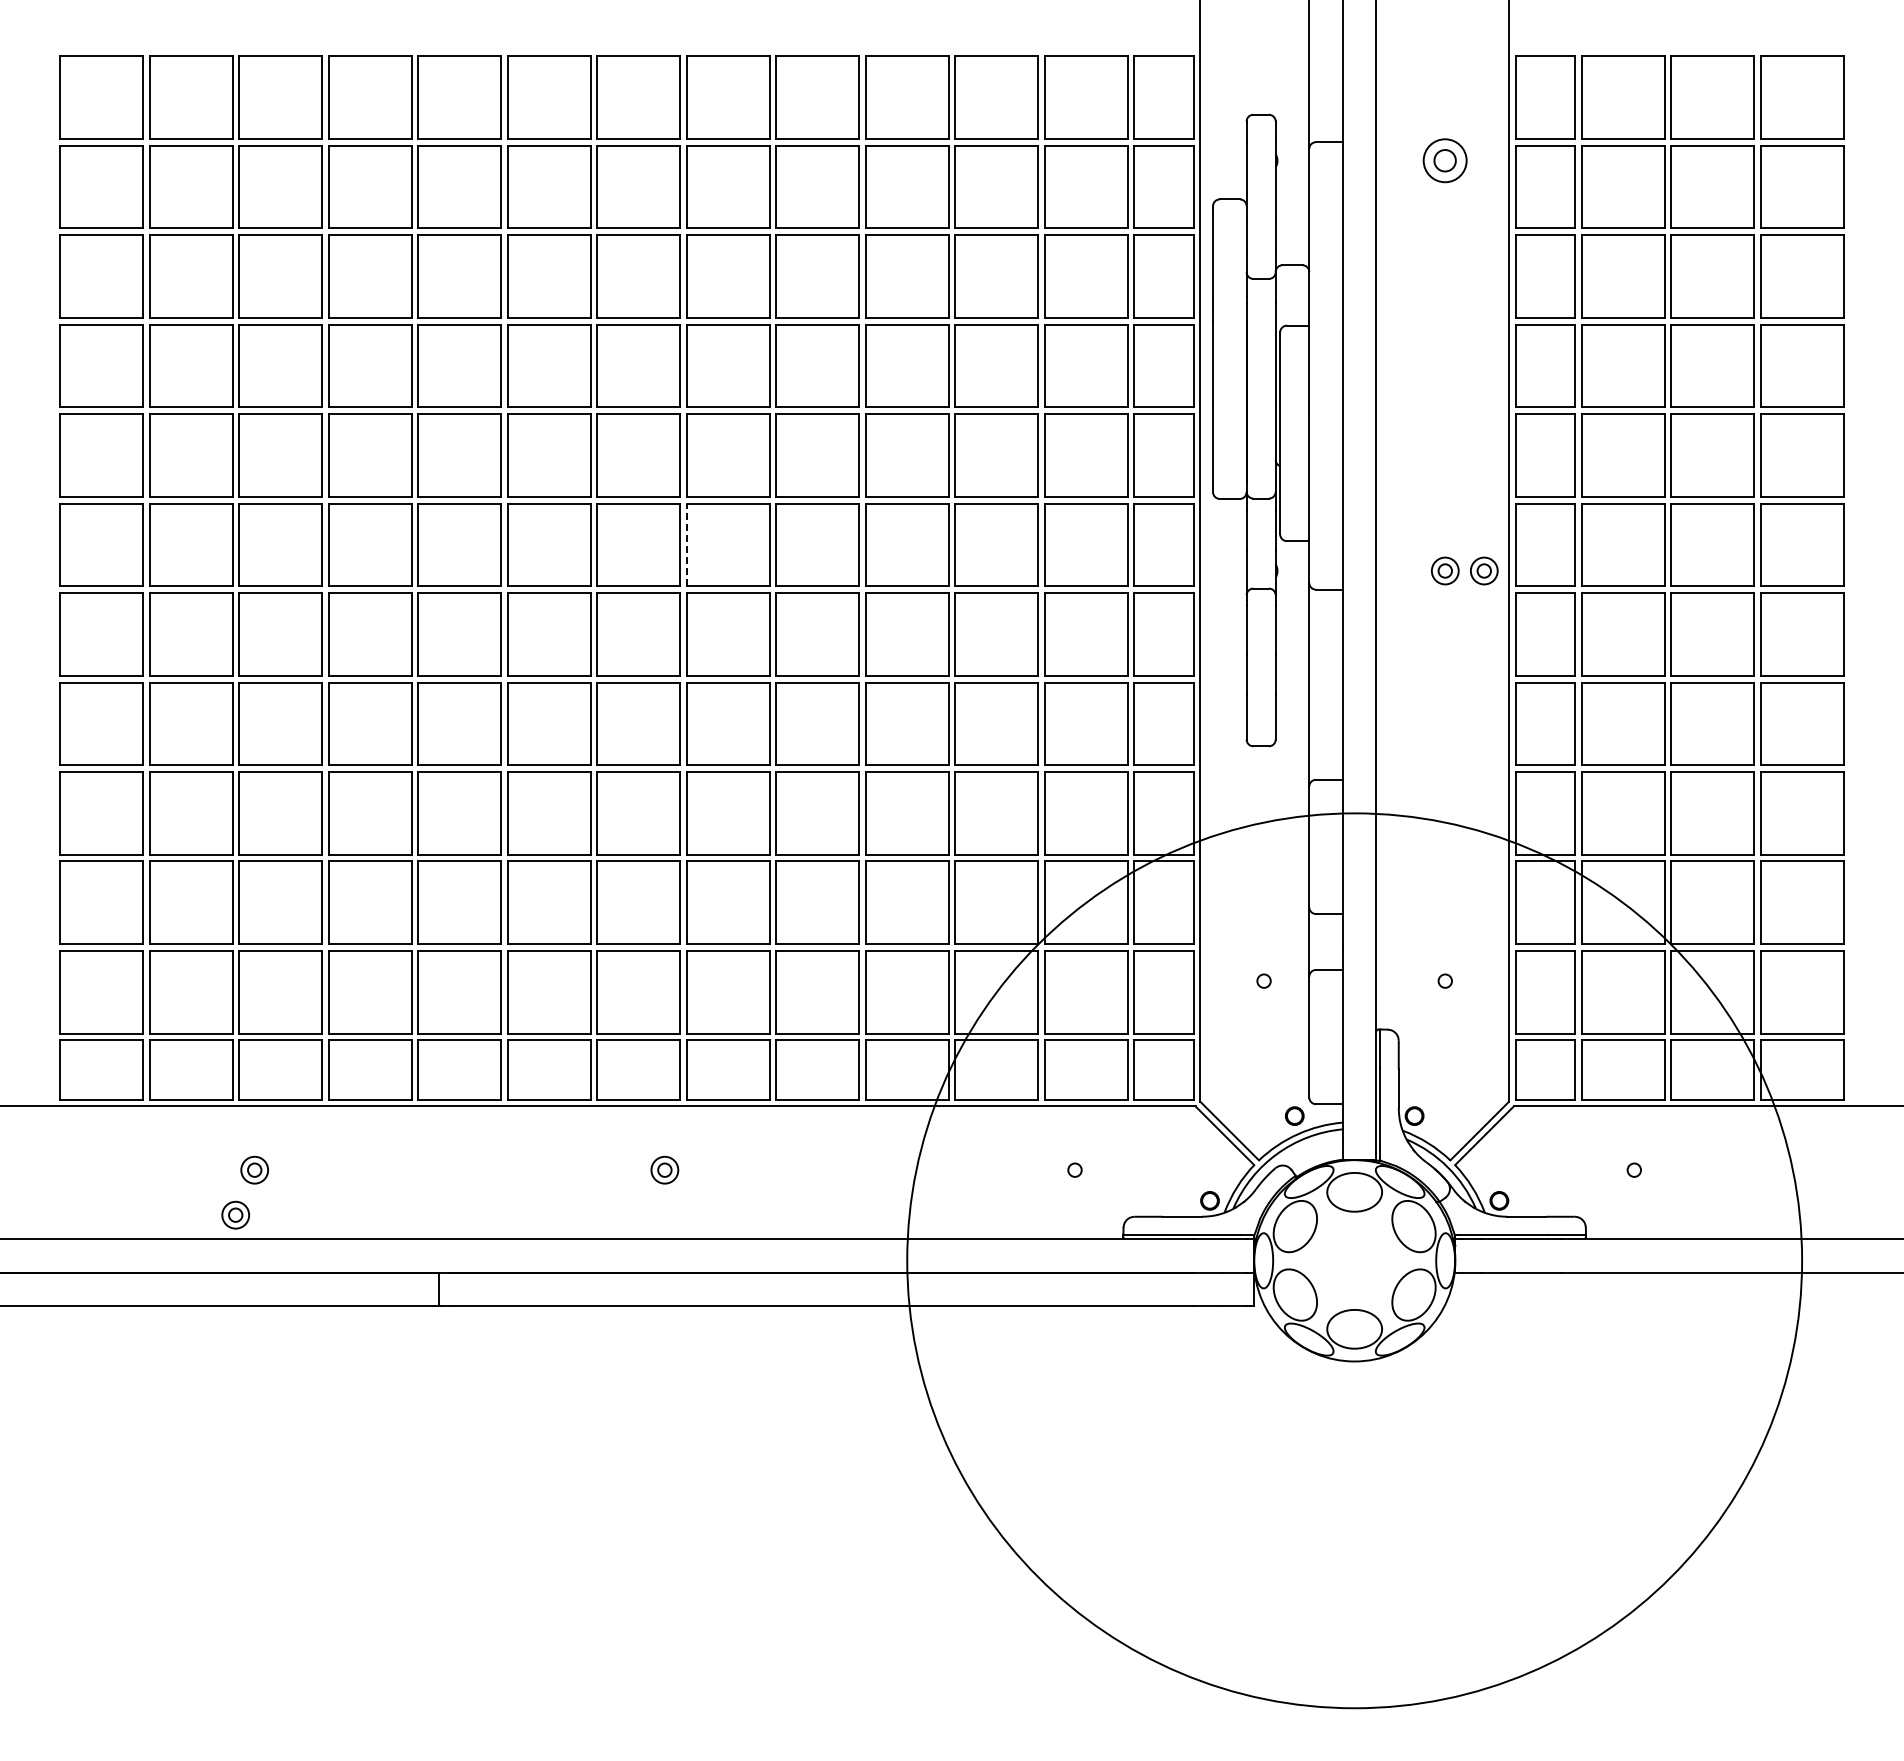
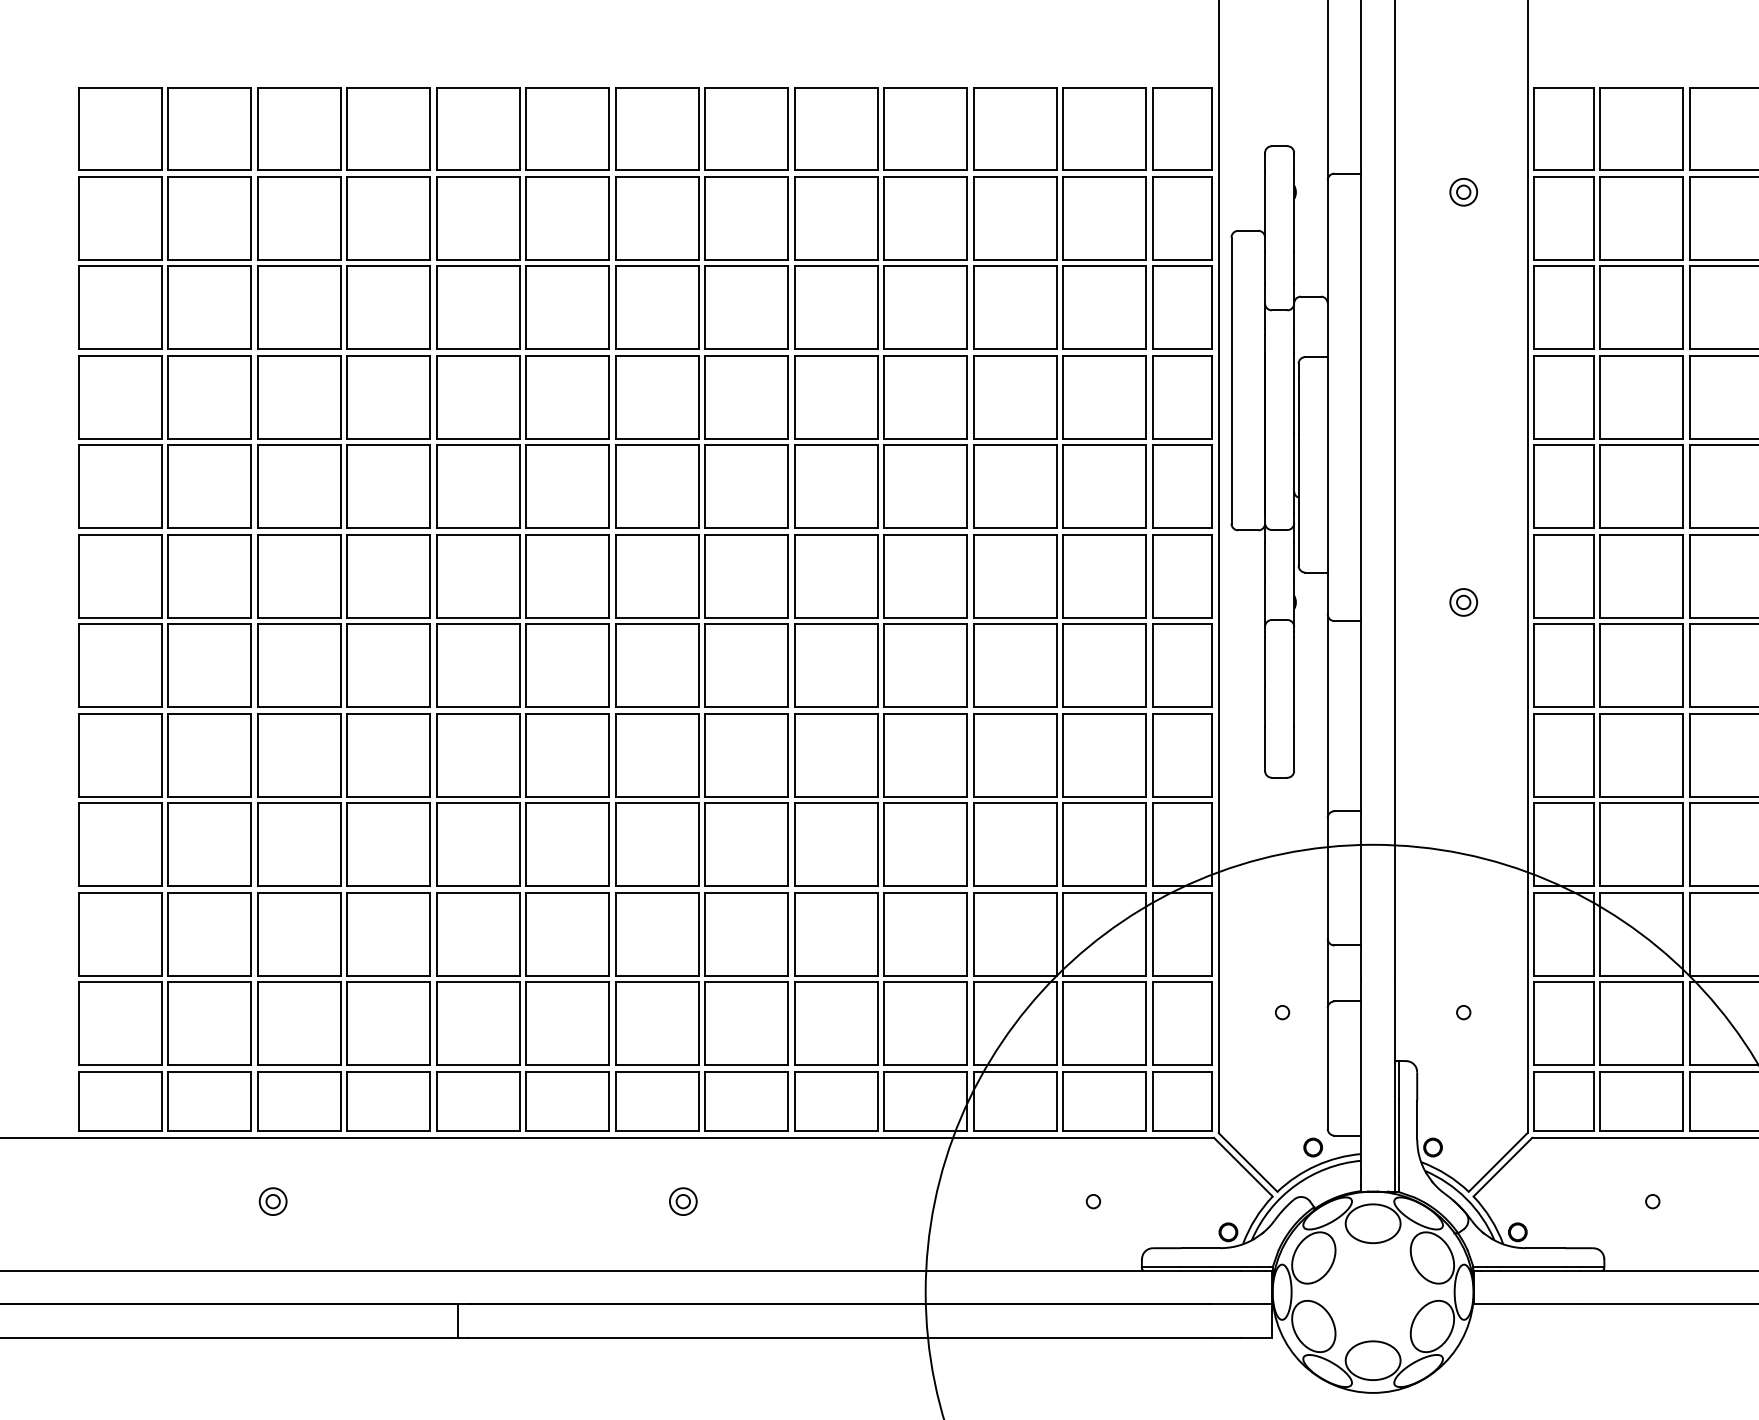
part: (1445, 160) -> (1463, 191), size x0.62
line: (686, 544) -> (704, 575), dashed -> solid
part: (1484, 570) -> (1502, 601), removed
part: (235, 1214) -> (253, 1245), removed

